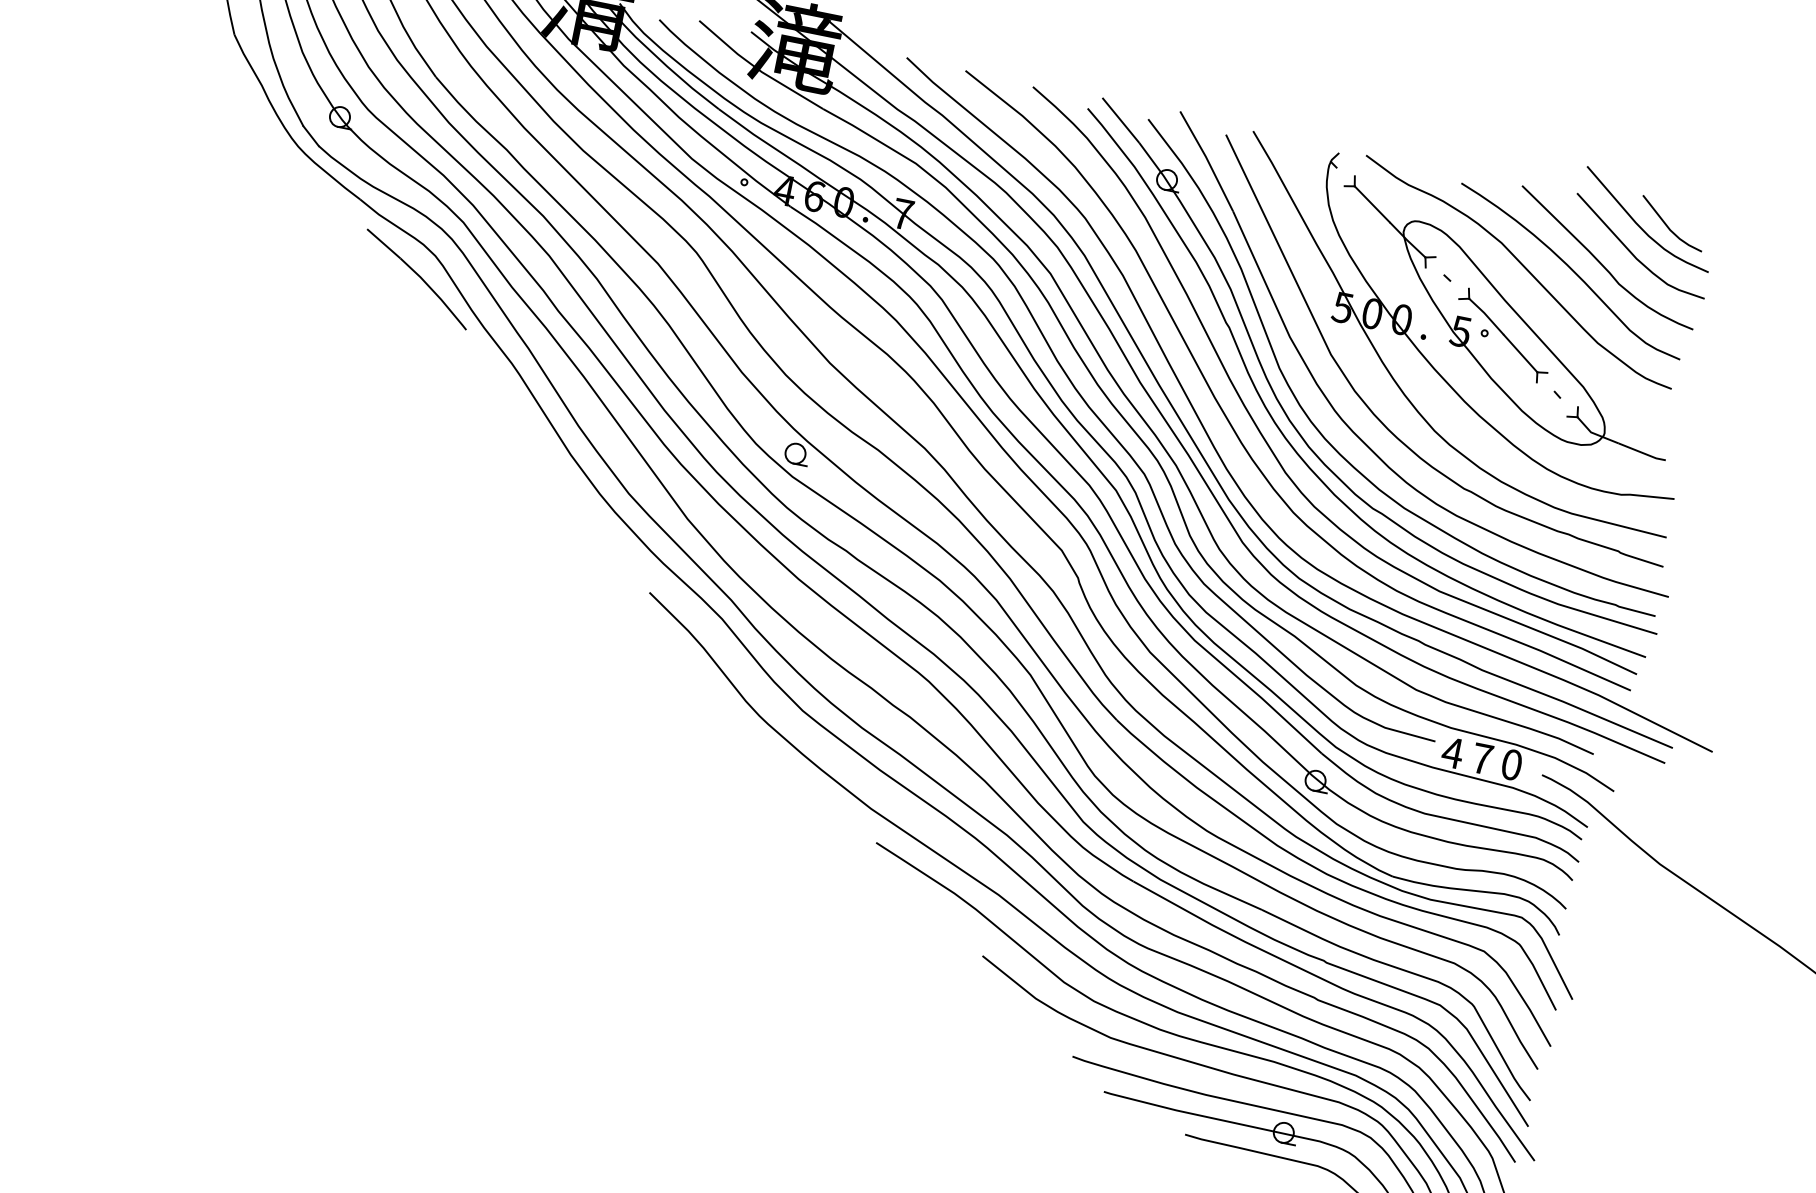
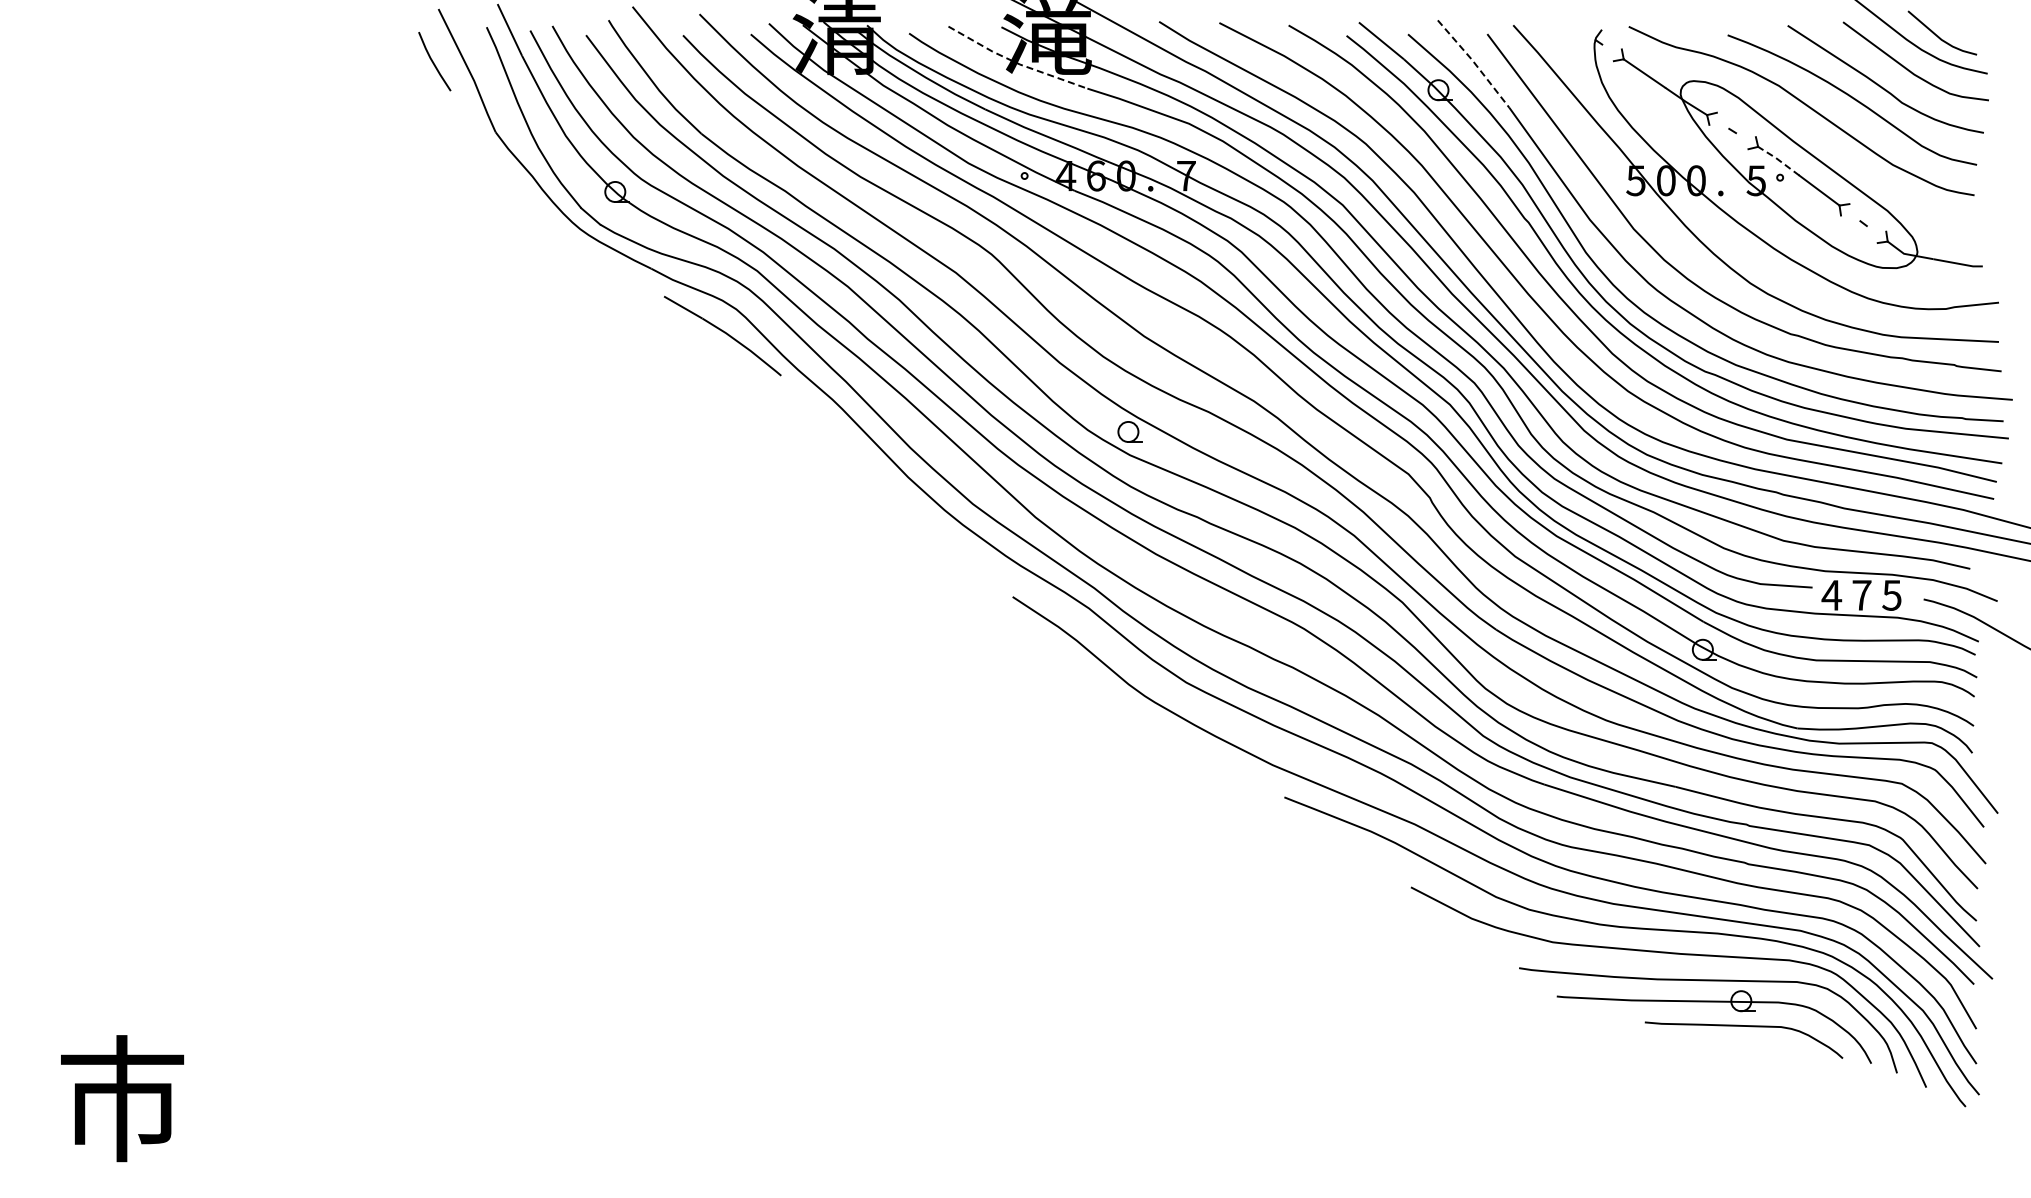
line: (757, 69) -> (1015, 62), solid -> dashed
line: (1207, 159) -> (1474, 62), solid -> dashed
line: (1486, 316) -> (1778, 160), solid -> dashed
text: (1511, 763) -> (1891, 594), 0 -> 5

